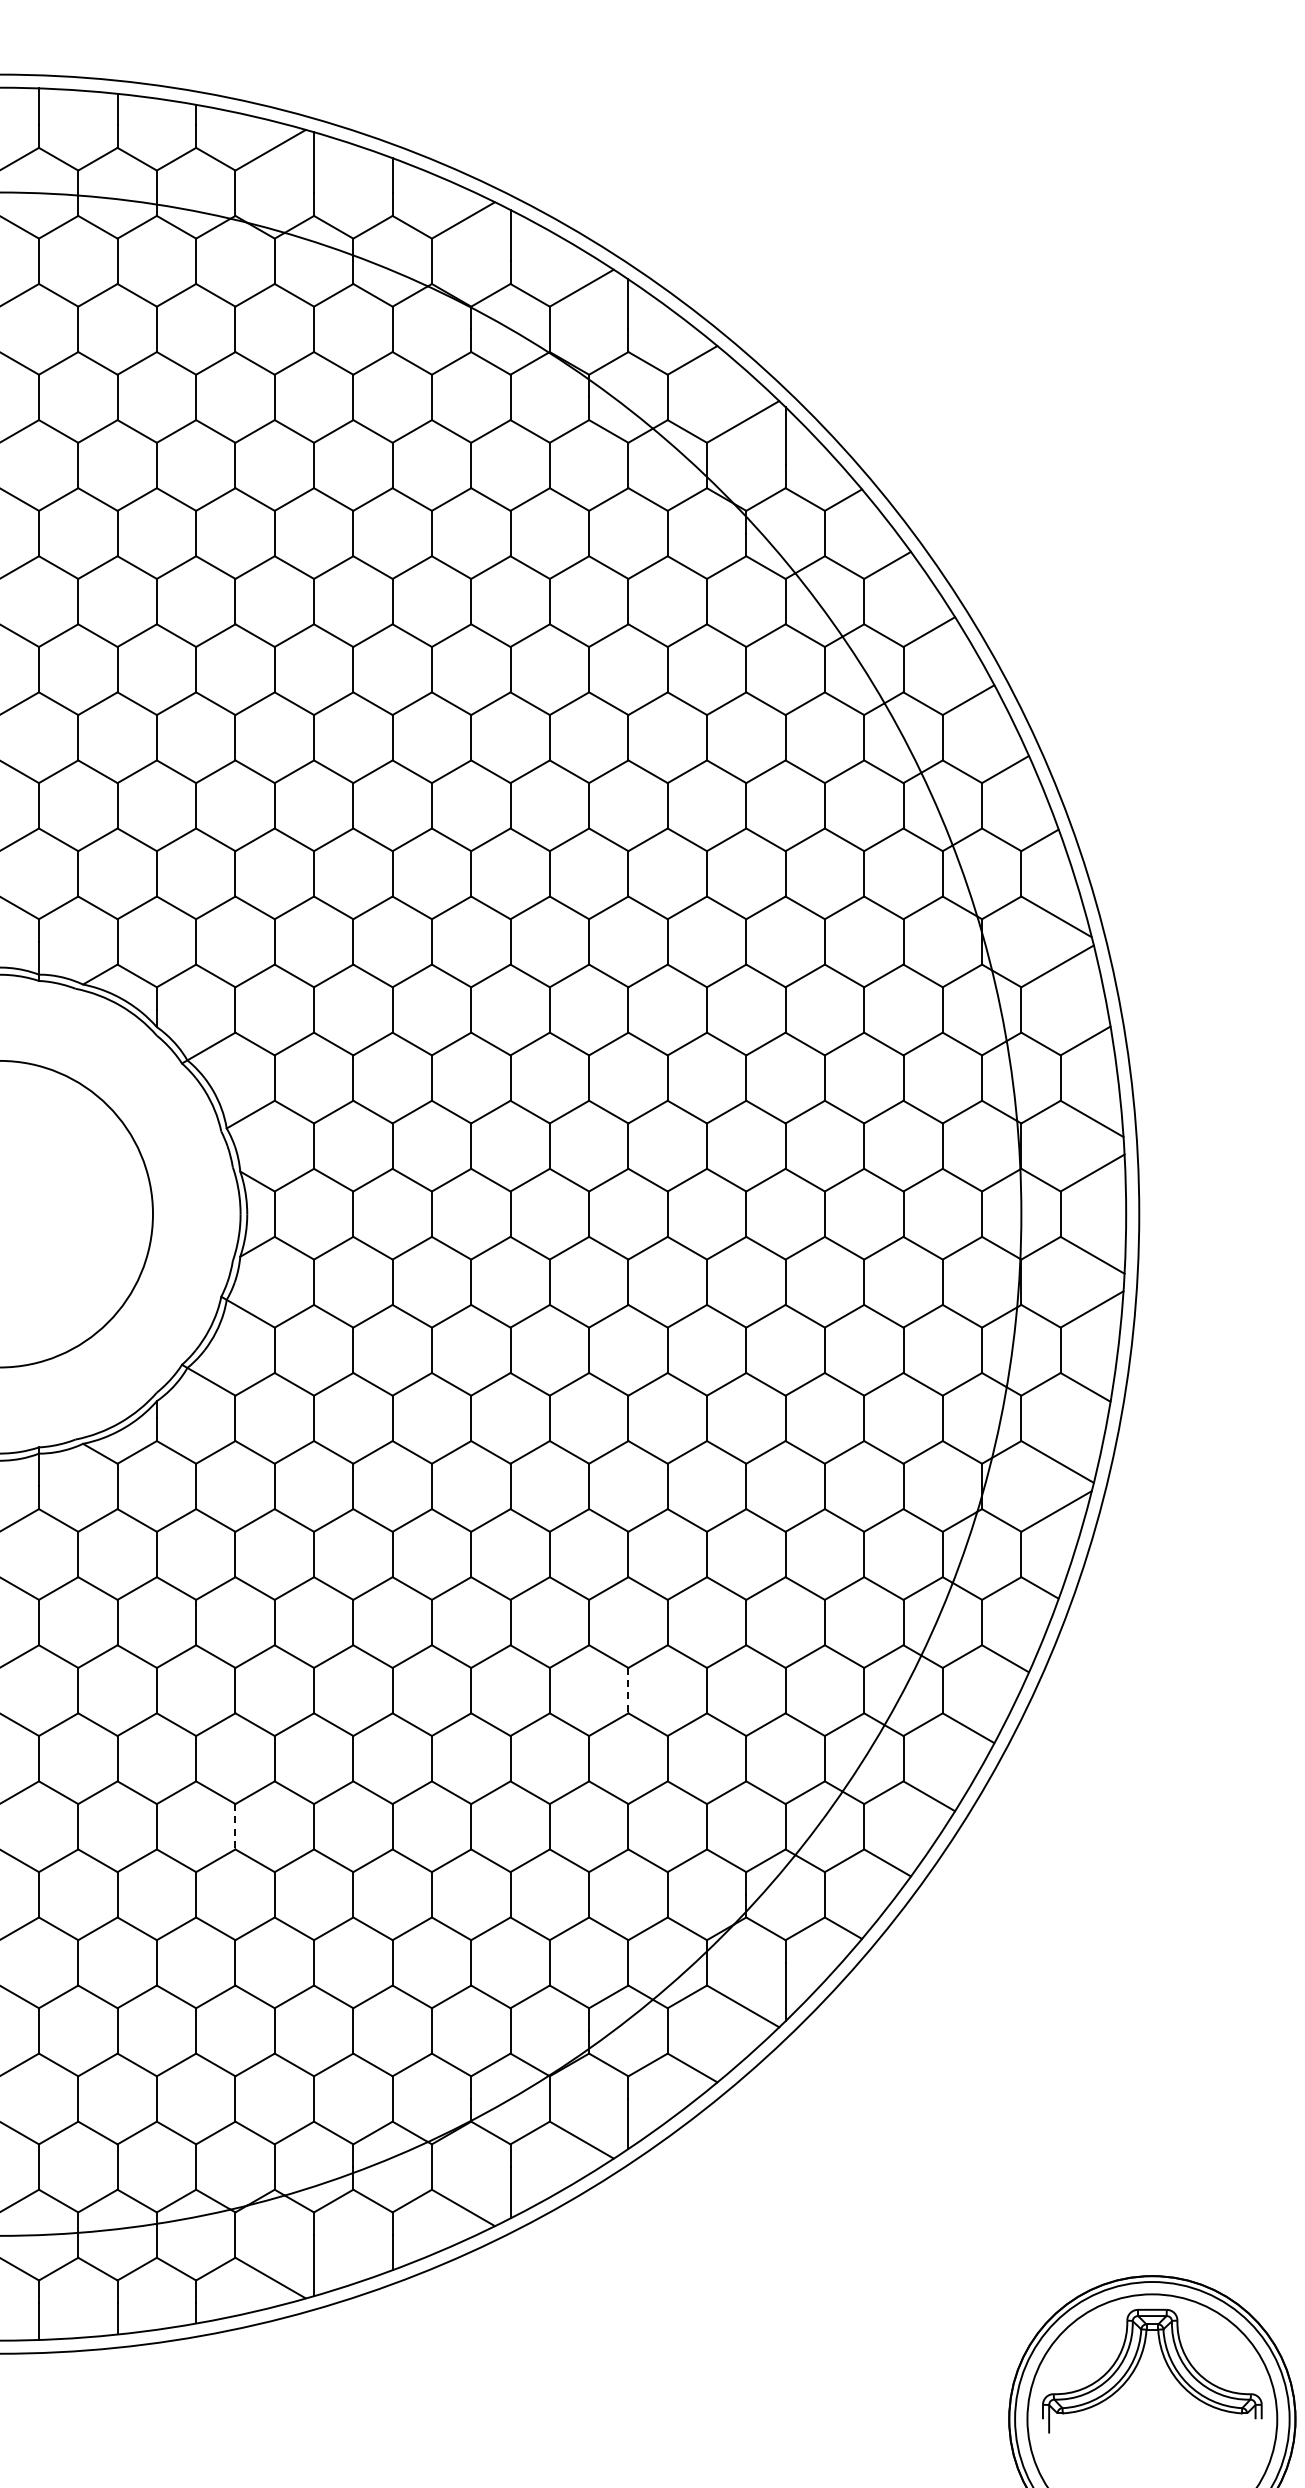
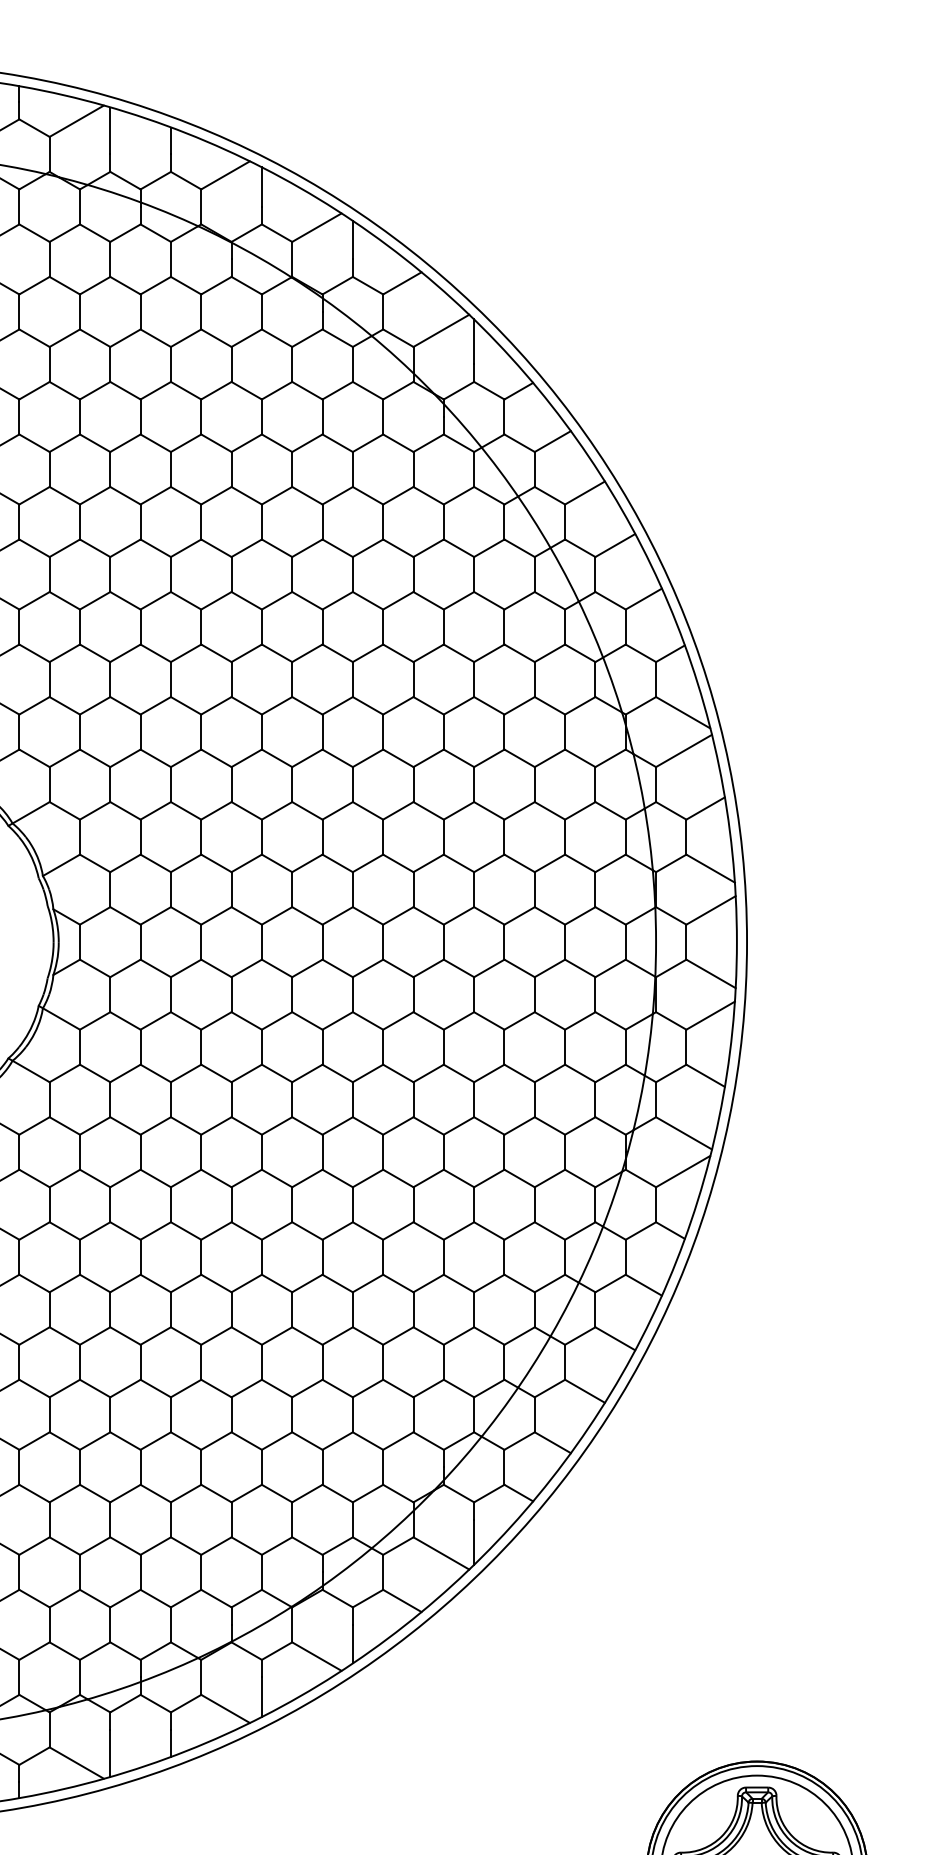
line: (628, 1690) -> (352, 1309), dashed -> solid
line: (235, 1826) -> (49, 1414), dashed -> solid

